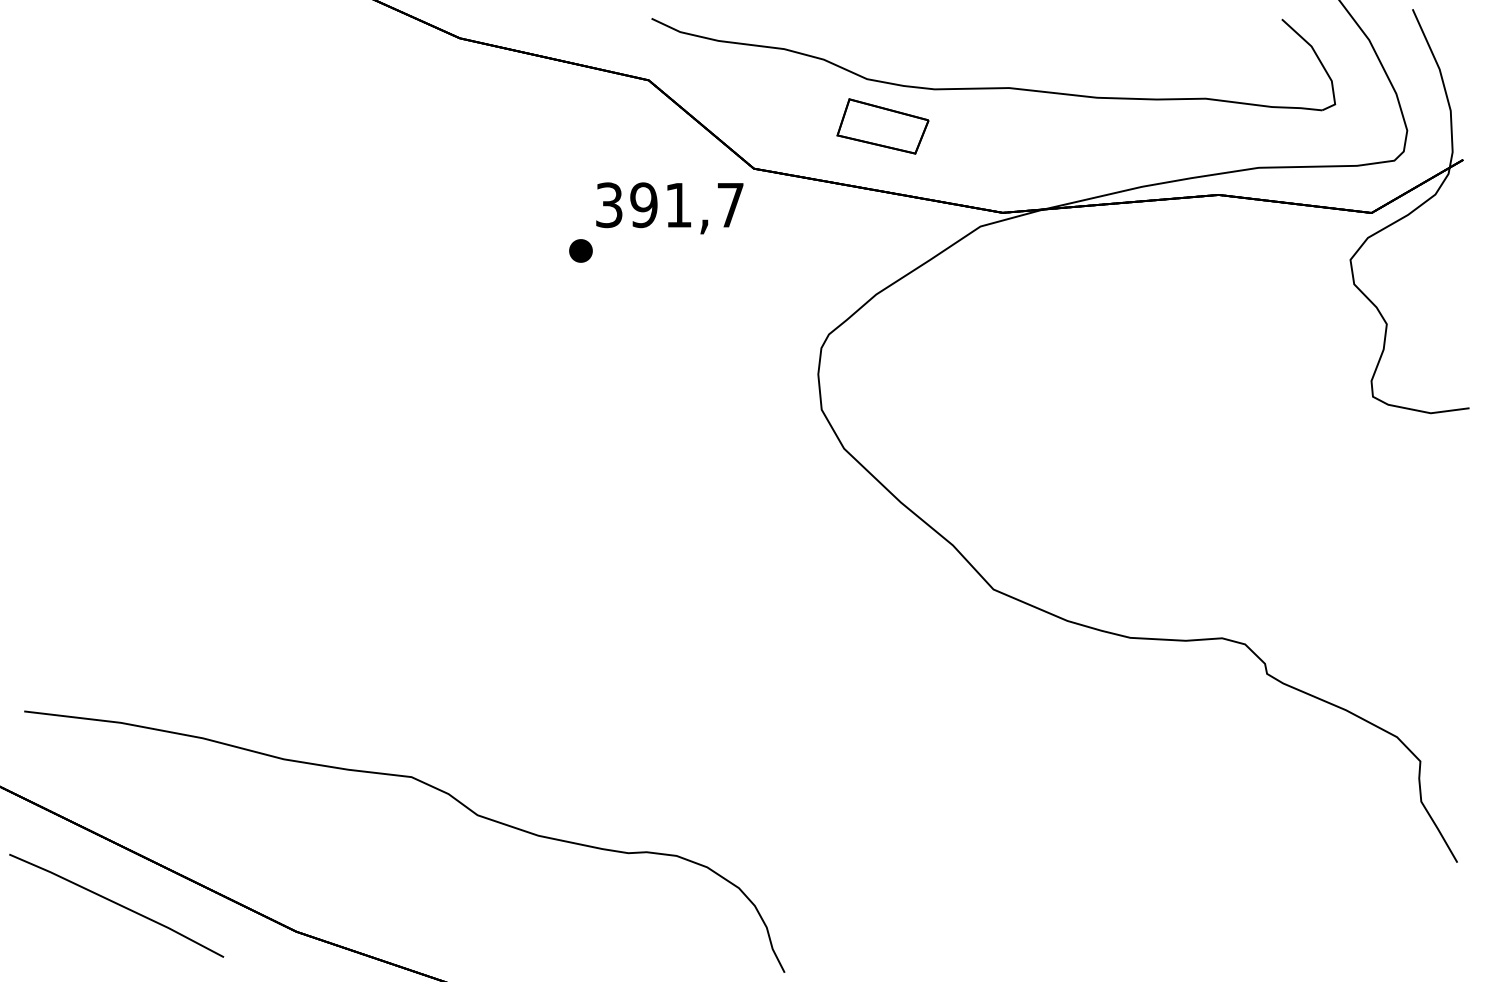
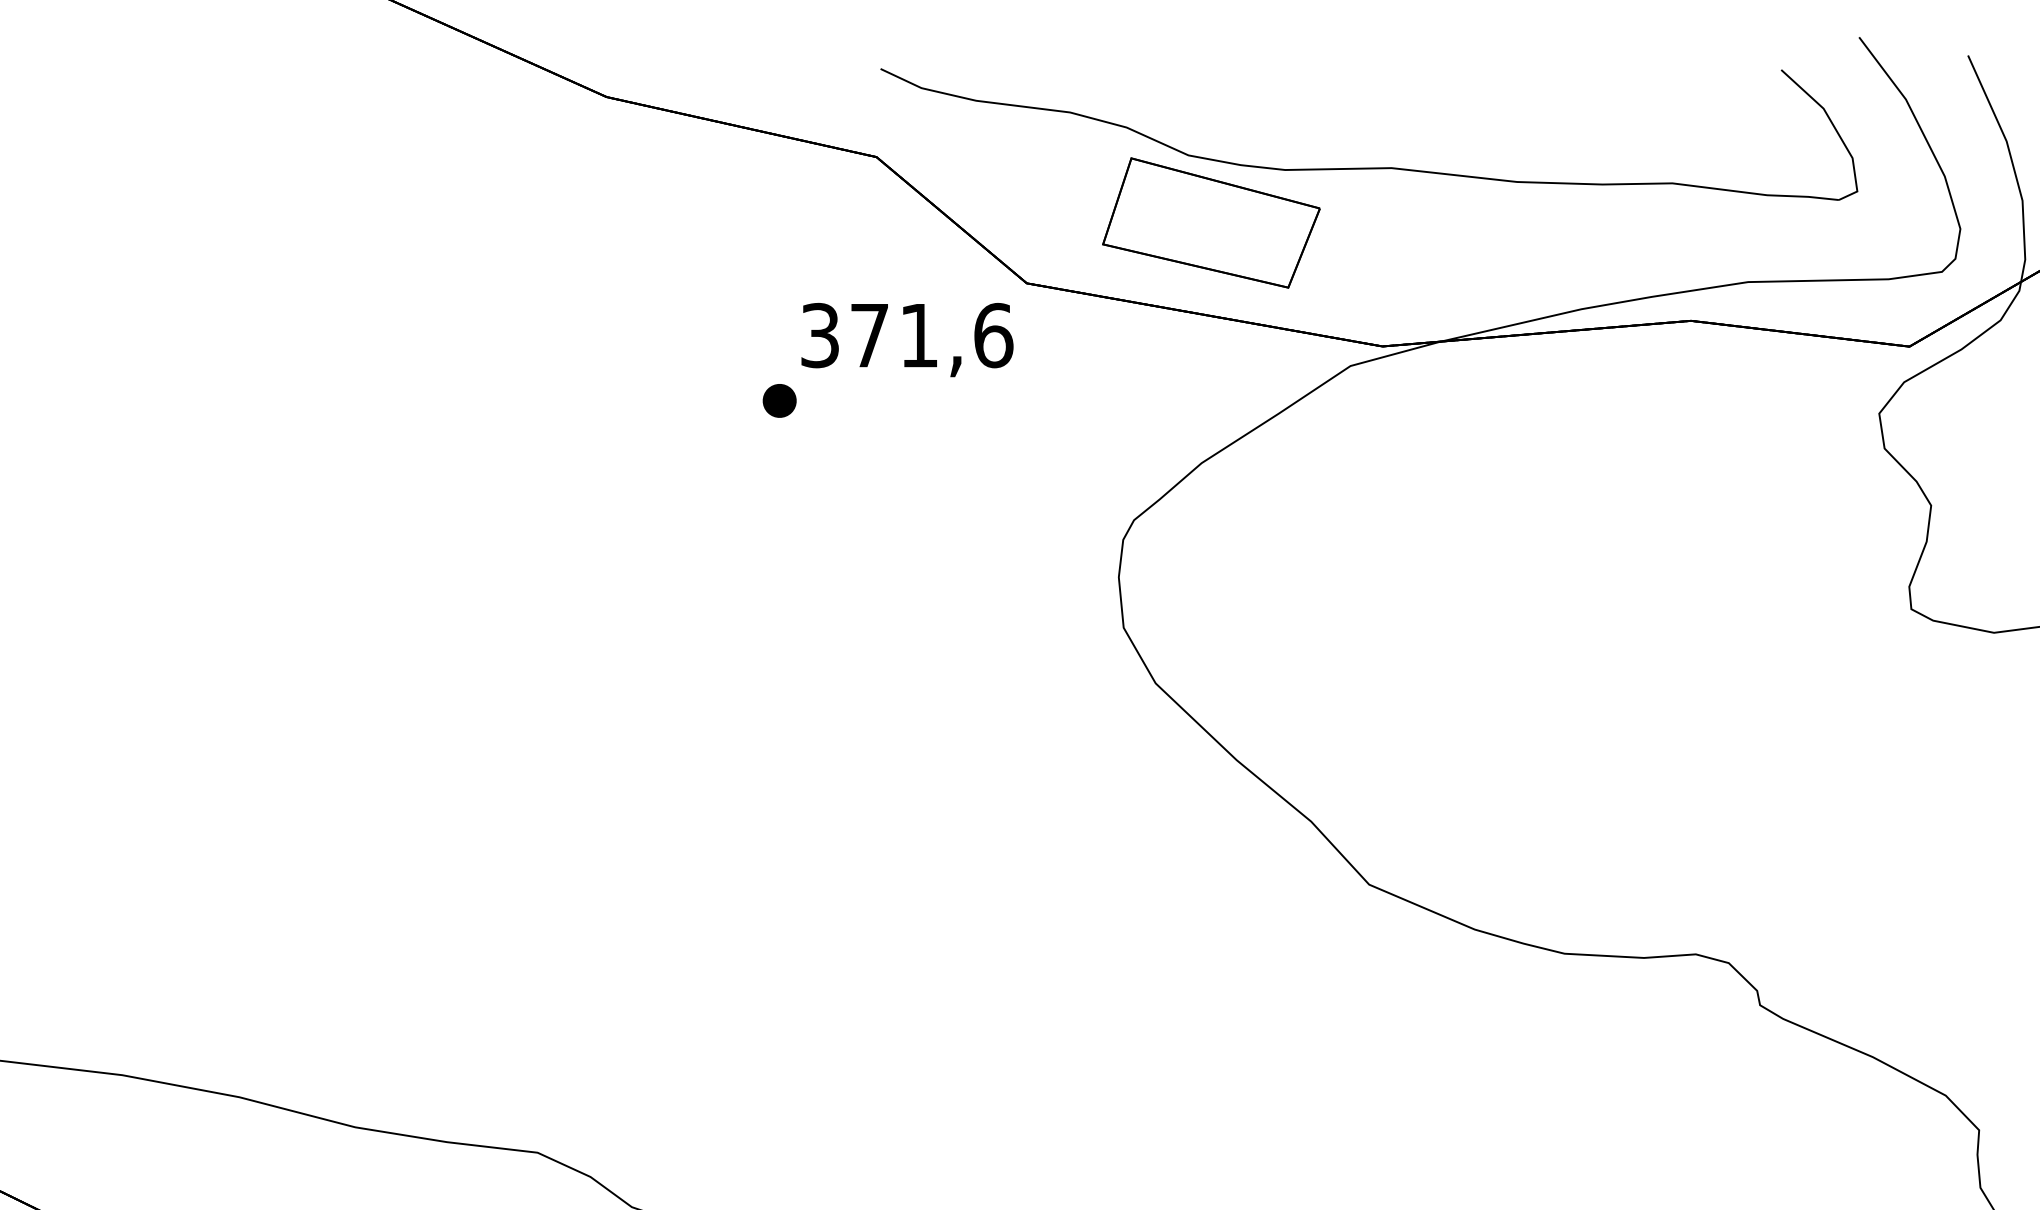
part: (882, 126) -> (1210, 223), size x1.67
text: (687, 205) -> (931, 335), 391,7 -> 371,6

